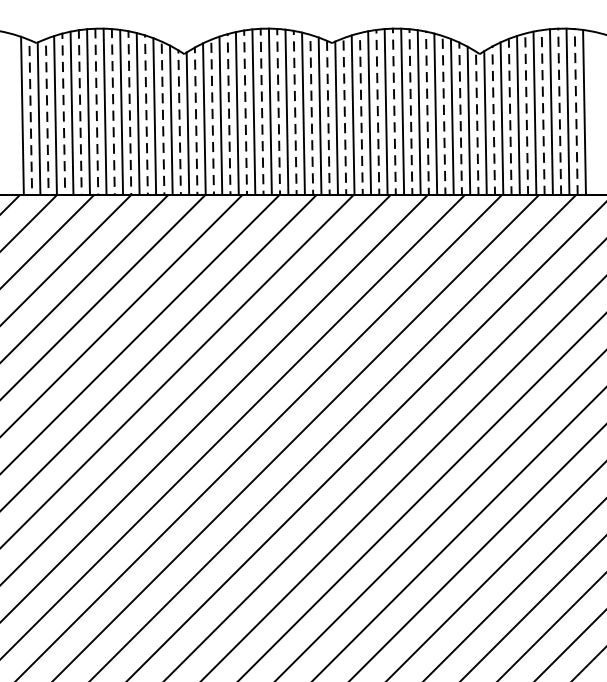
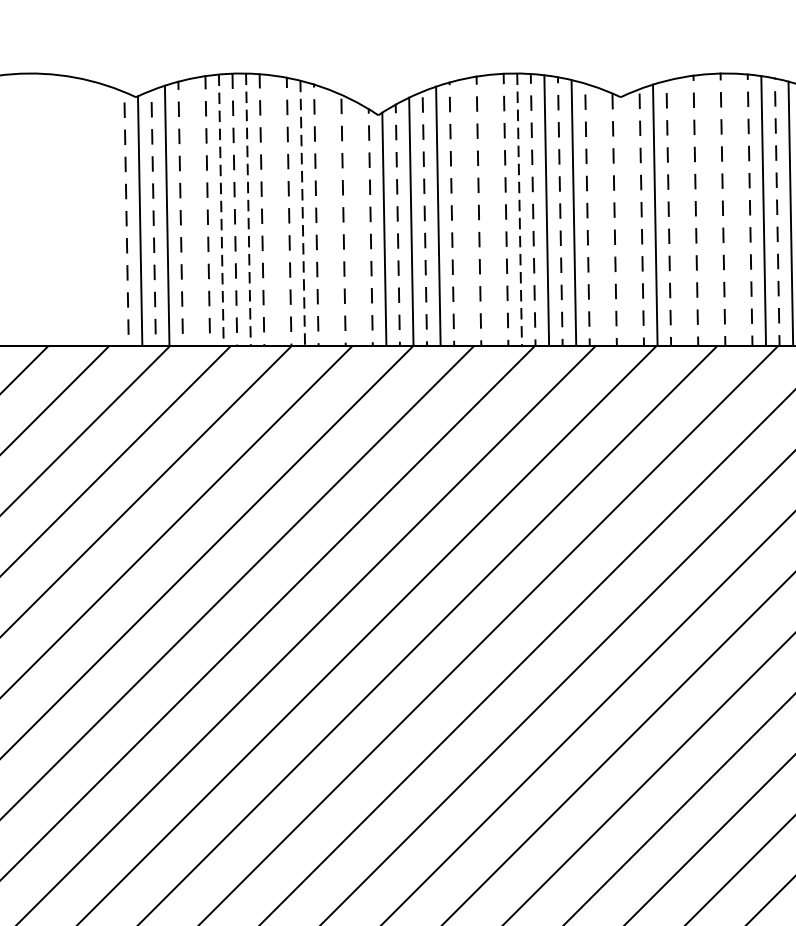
line: (121, 111) -> (275, 209), removed
line: (253, 111) -> (491, 209), removed
line: (385, 111) -> (708, 209), removed
line: (402, 111) -> (736, 209), removed
line: (71, 112) -> (193, 211), removed
line: (88, 112) -> (221, 211), solid -> dashed
line: (105, 112) -> (249, 211), solid -> dashed
line: (270, 112) -> (519, 211), solid -> dashed
line: (369, 112) -> (682, 211), removed
line: (138, 113) -> (303, 212), solid -> dashed
line: (236, 113) -> (464, 212), removed
line: (22, 115) -> (113, 215), removed
line: (319, 115) -> (600, 215), removed
line: (154, 116) -> (329, 217), removed
line: (336, 117) -> (628, 219), removed
line: (171, 119) -> (357, 222), removed

